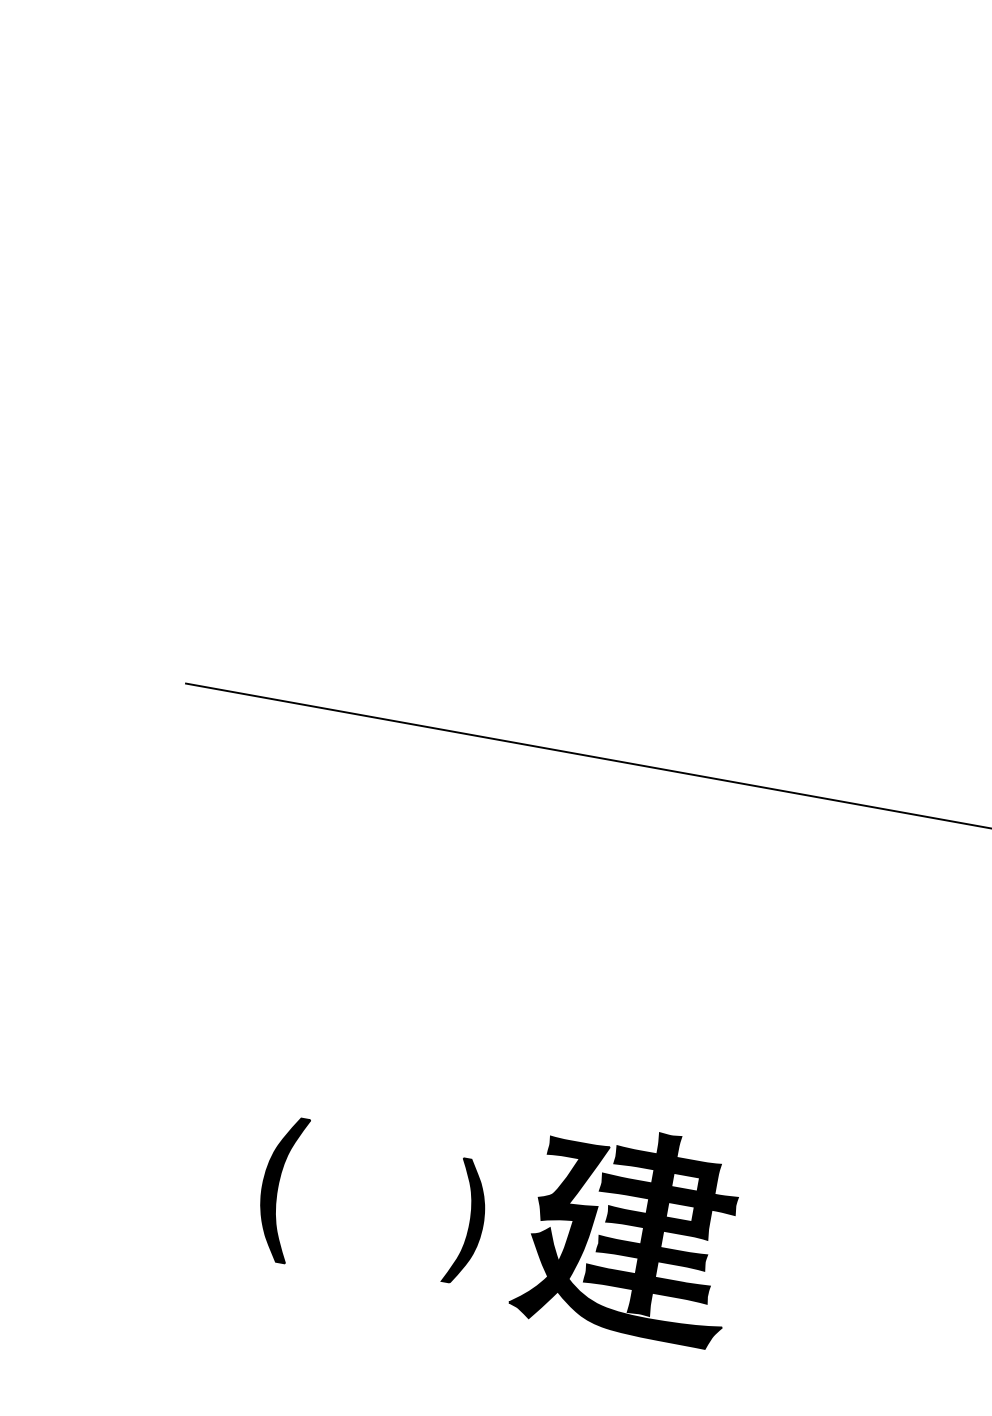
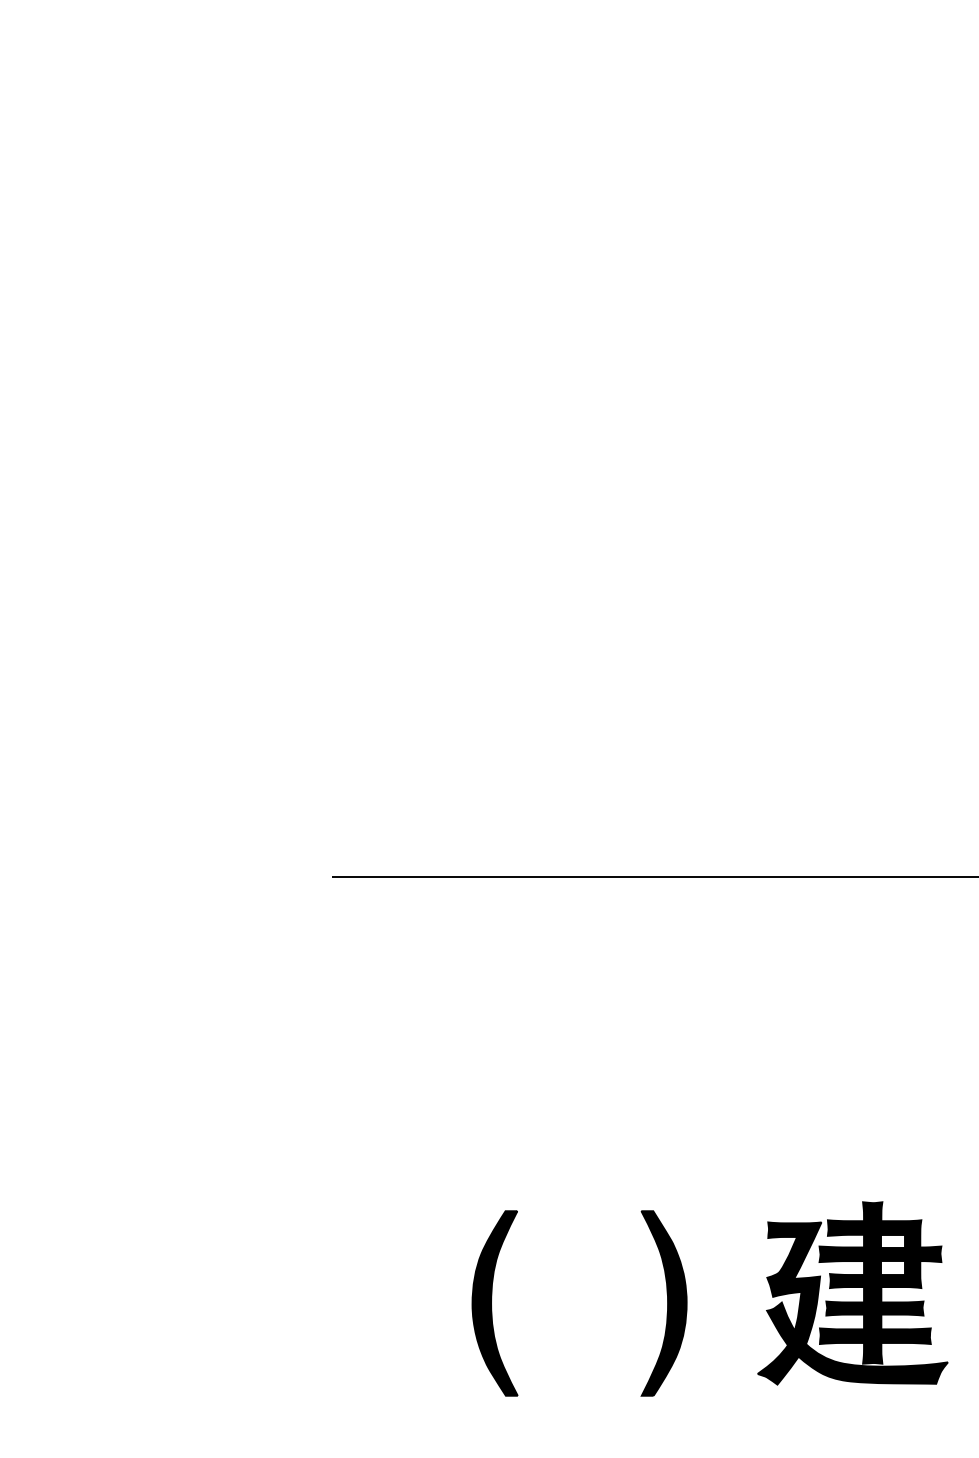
part: (279, 1188) -> (494, 1303), size x1.43
part: (467, 1222) -> (663, 1303), size x1.67
part: (630, 1232) -> (852, 1293), moved

